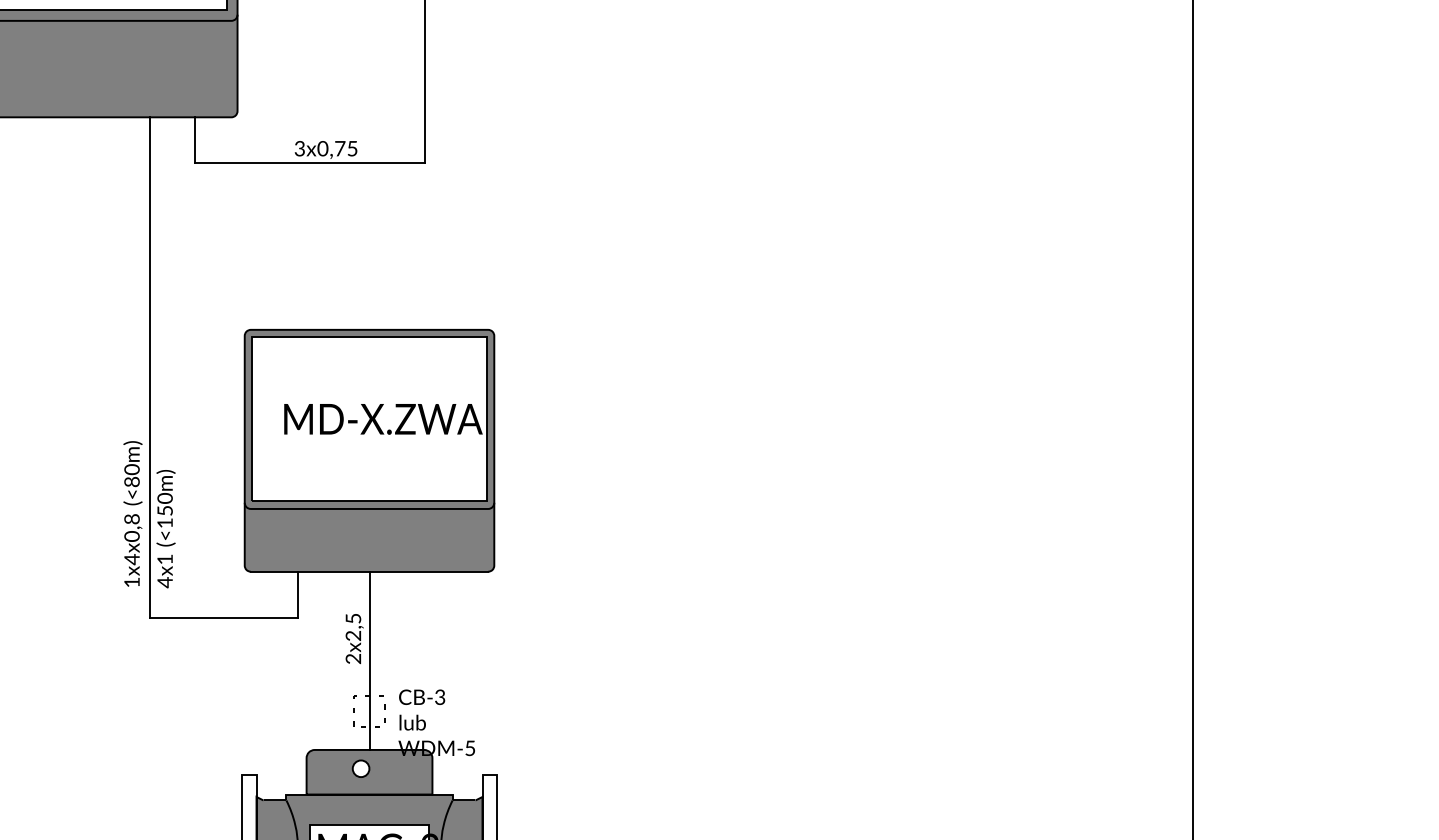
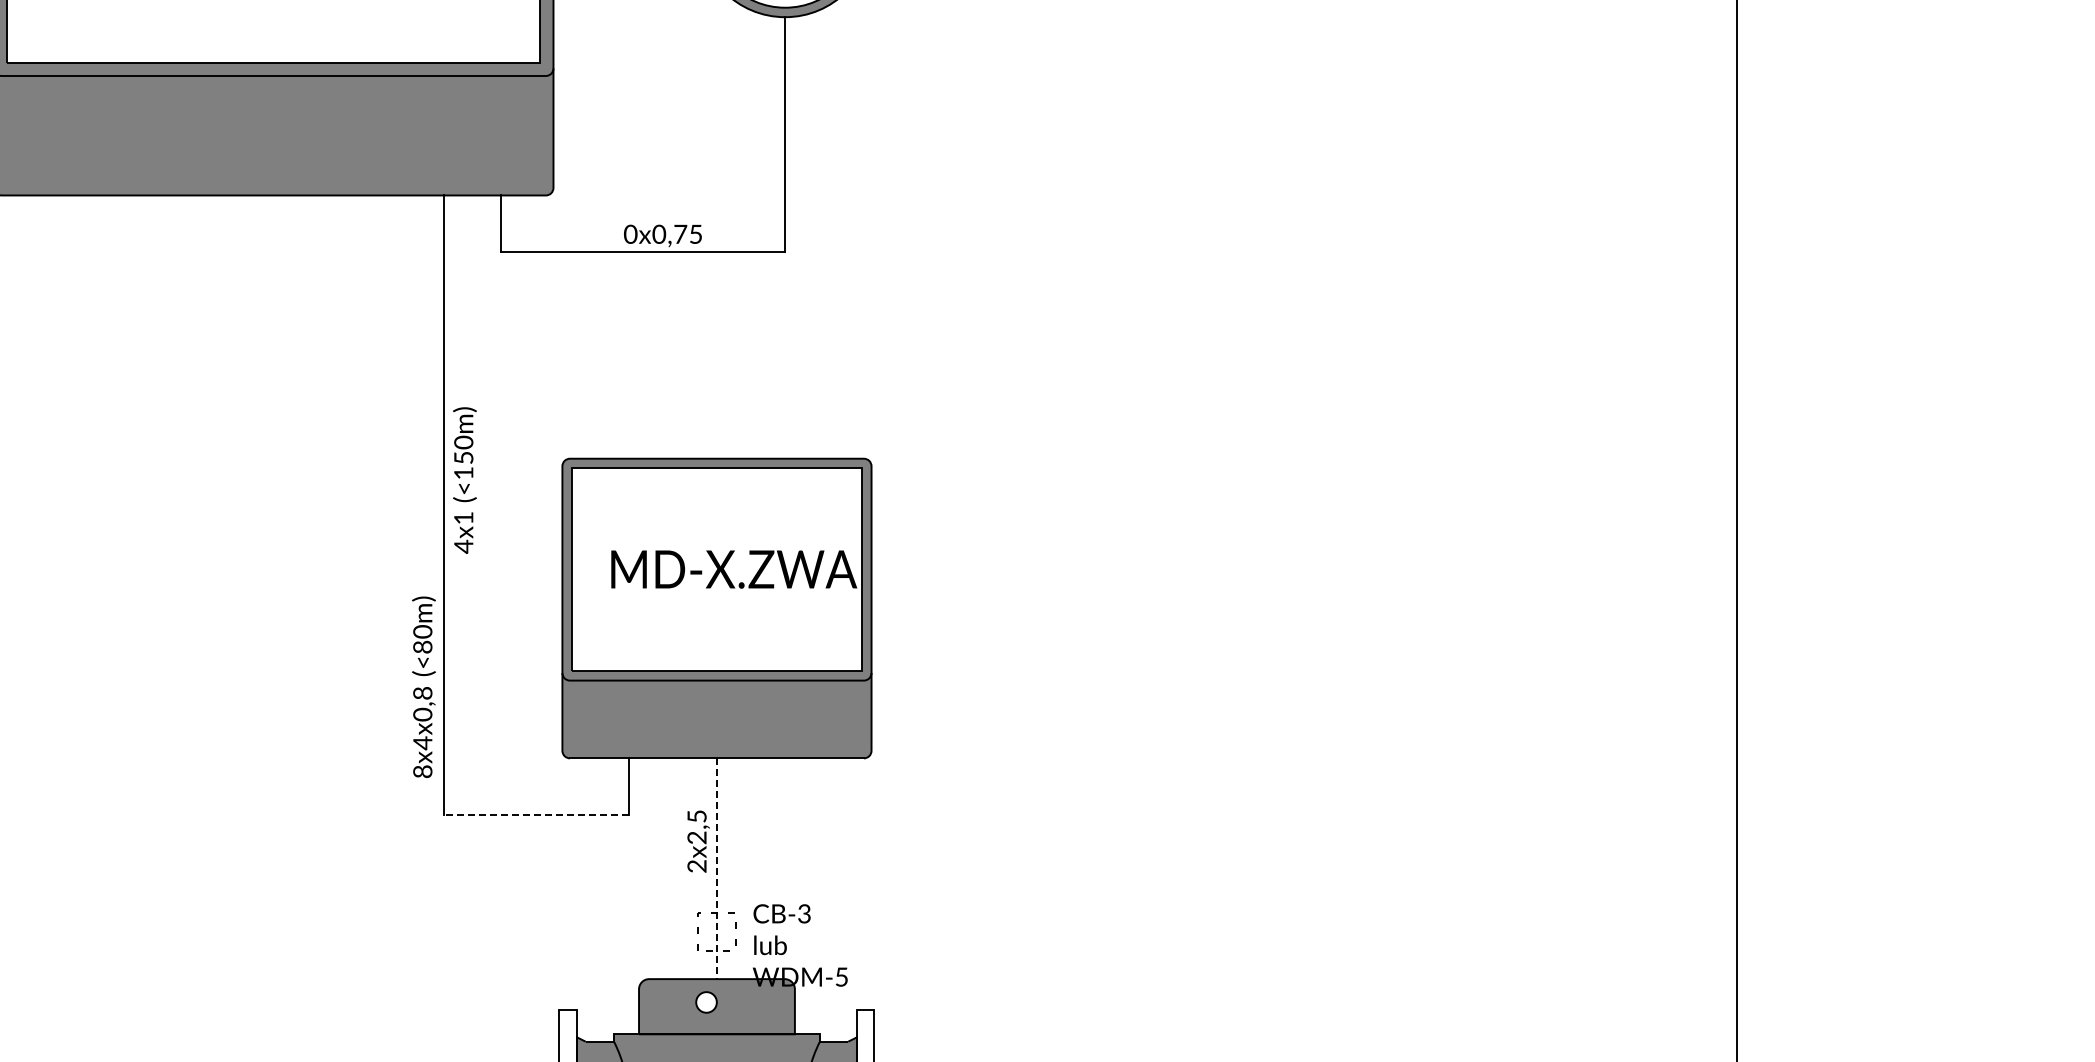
text: (299, 148) -> (630, 234), 3x0,75 -> 0x0,75
text: (165, 529) -> (464, 480), moved
text: (131, 582) -> (422, 771), 1x4x0,8 -> 8x4x0,8
line: (223, 617) -> (536, 815), solid -> dashed
line: (369, 661) -> (716, 869), solid -> dashed

